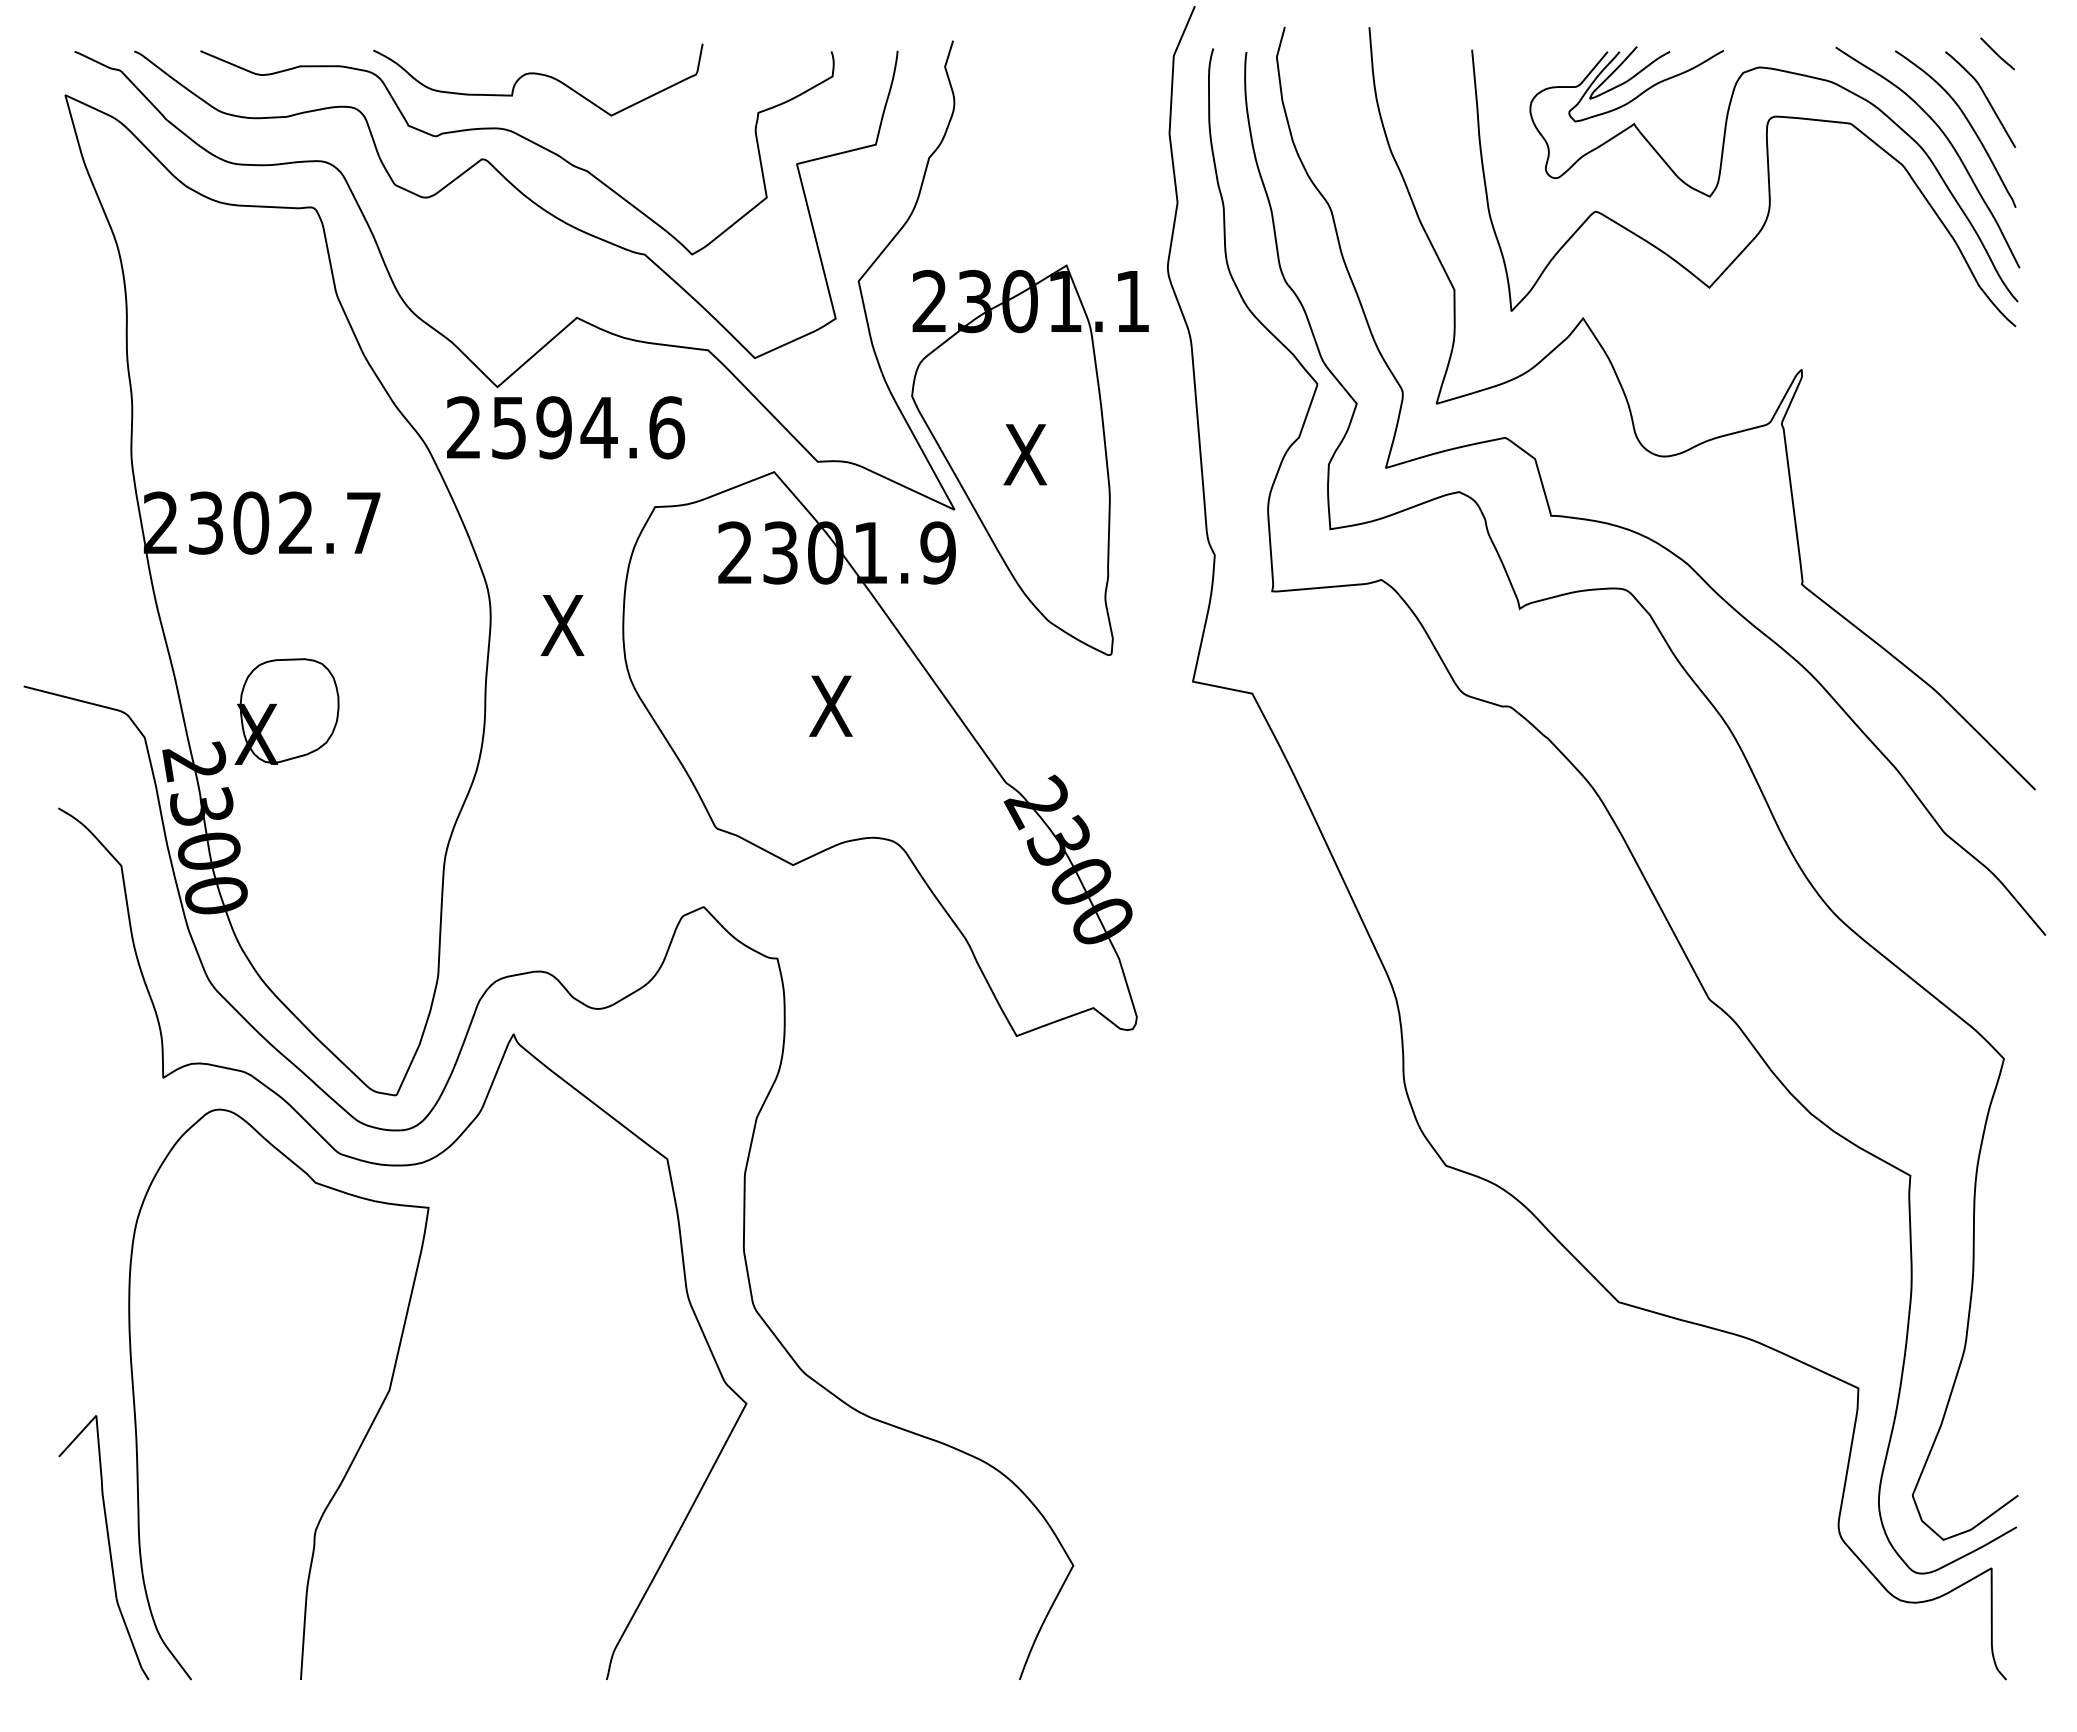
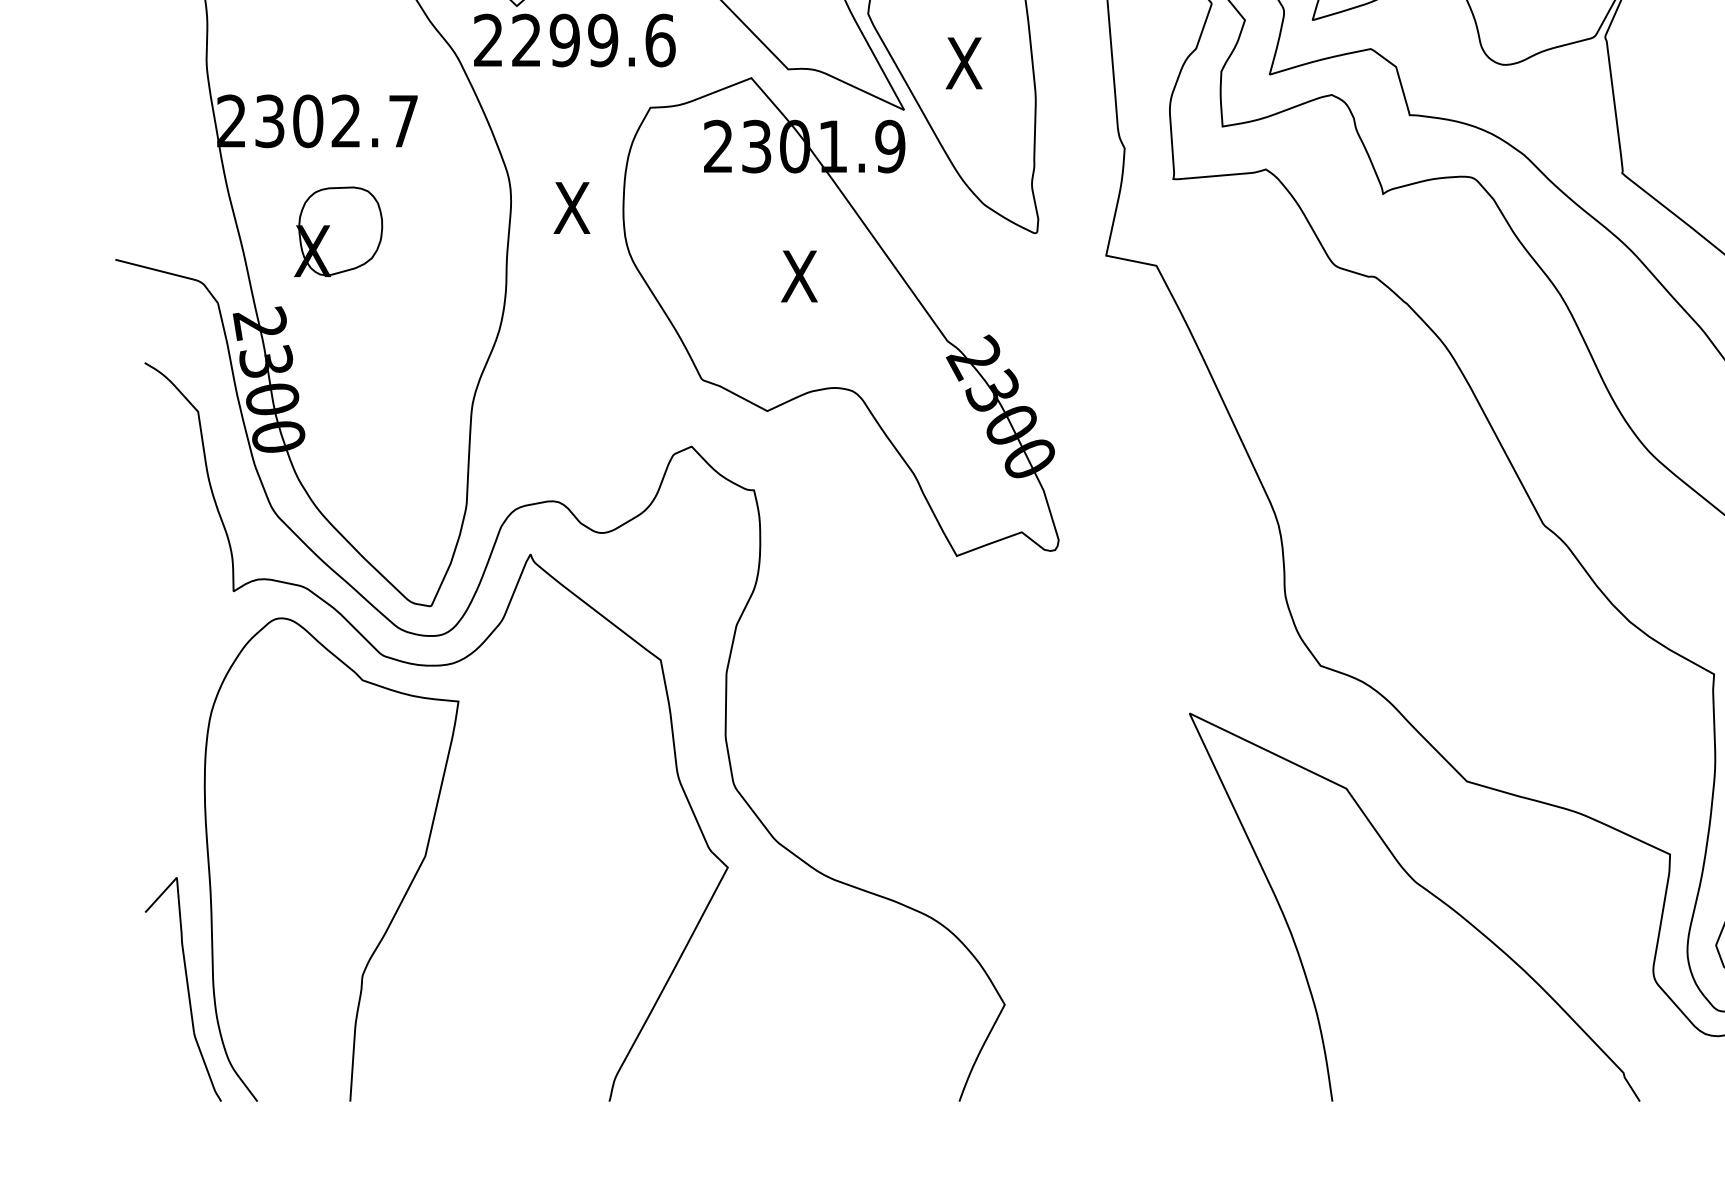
text: (554, 427) -> (565, 40), 2594.6 -> 2299.6
part: (286, 711) -> (338, 231), moved
curve: (1569, 1430) -> (1425, 890), added

